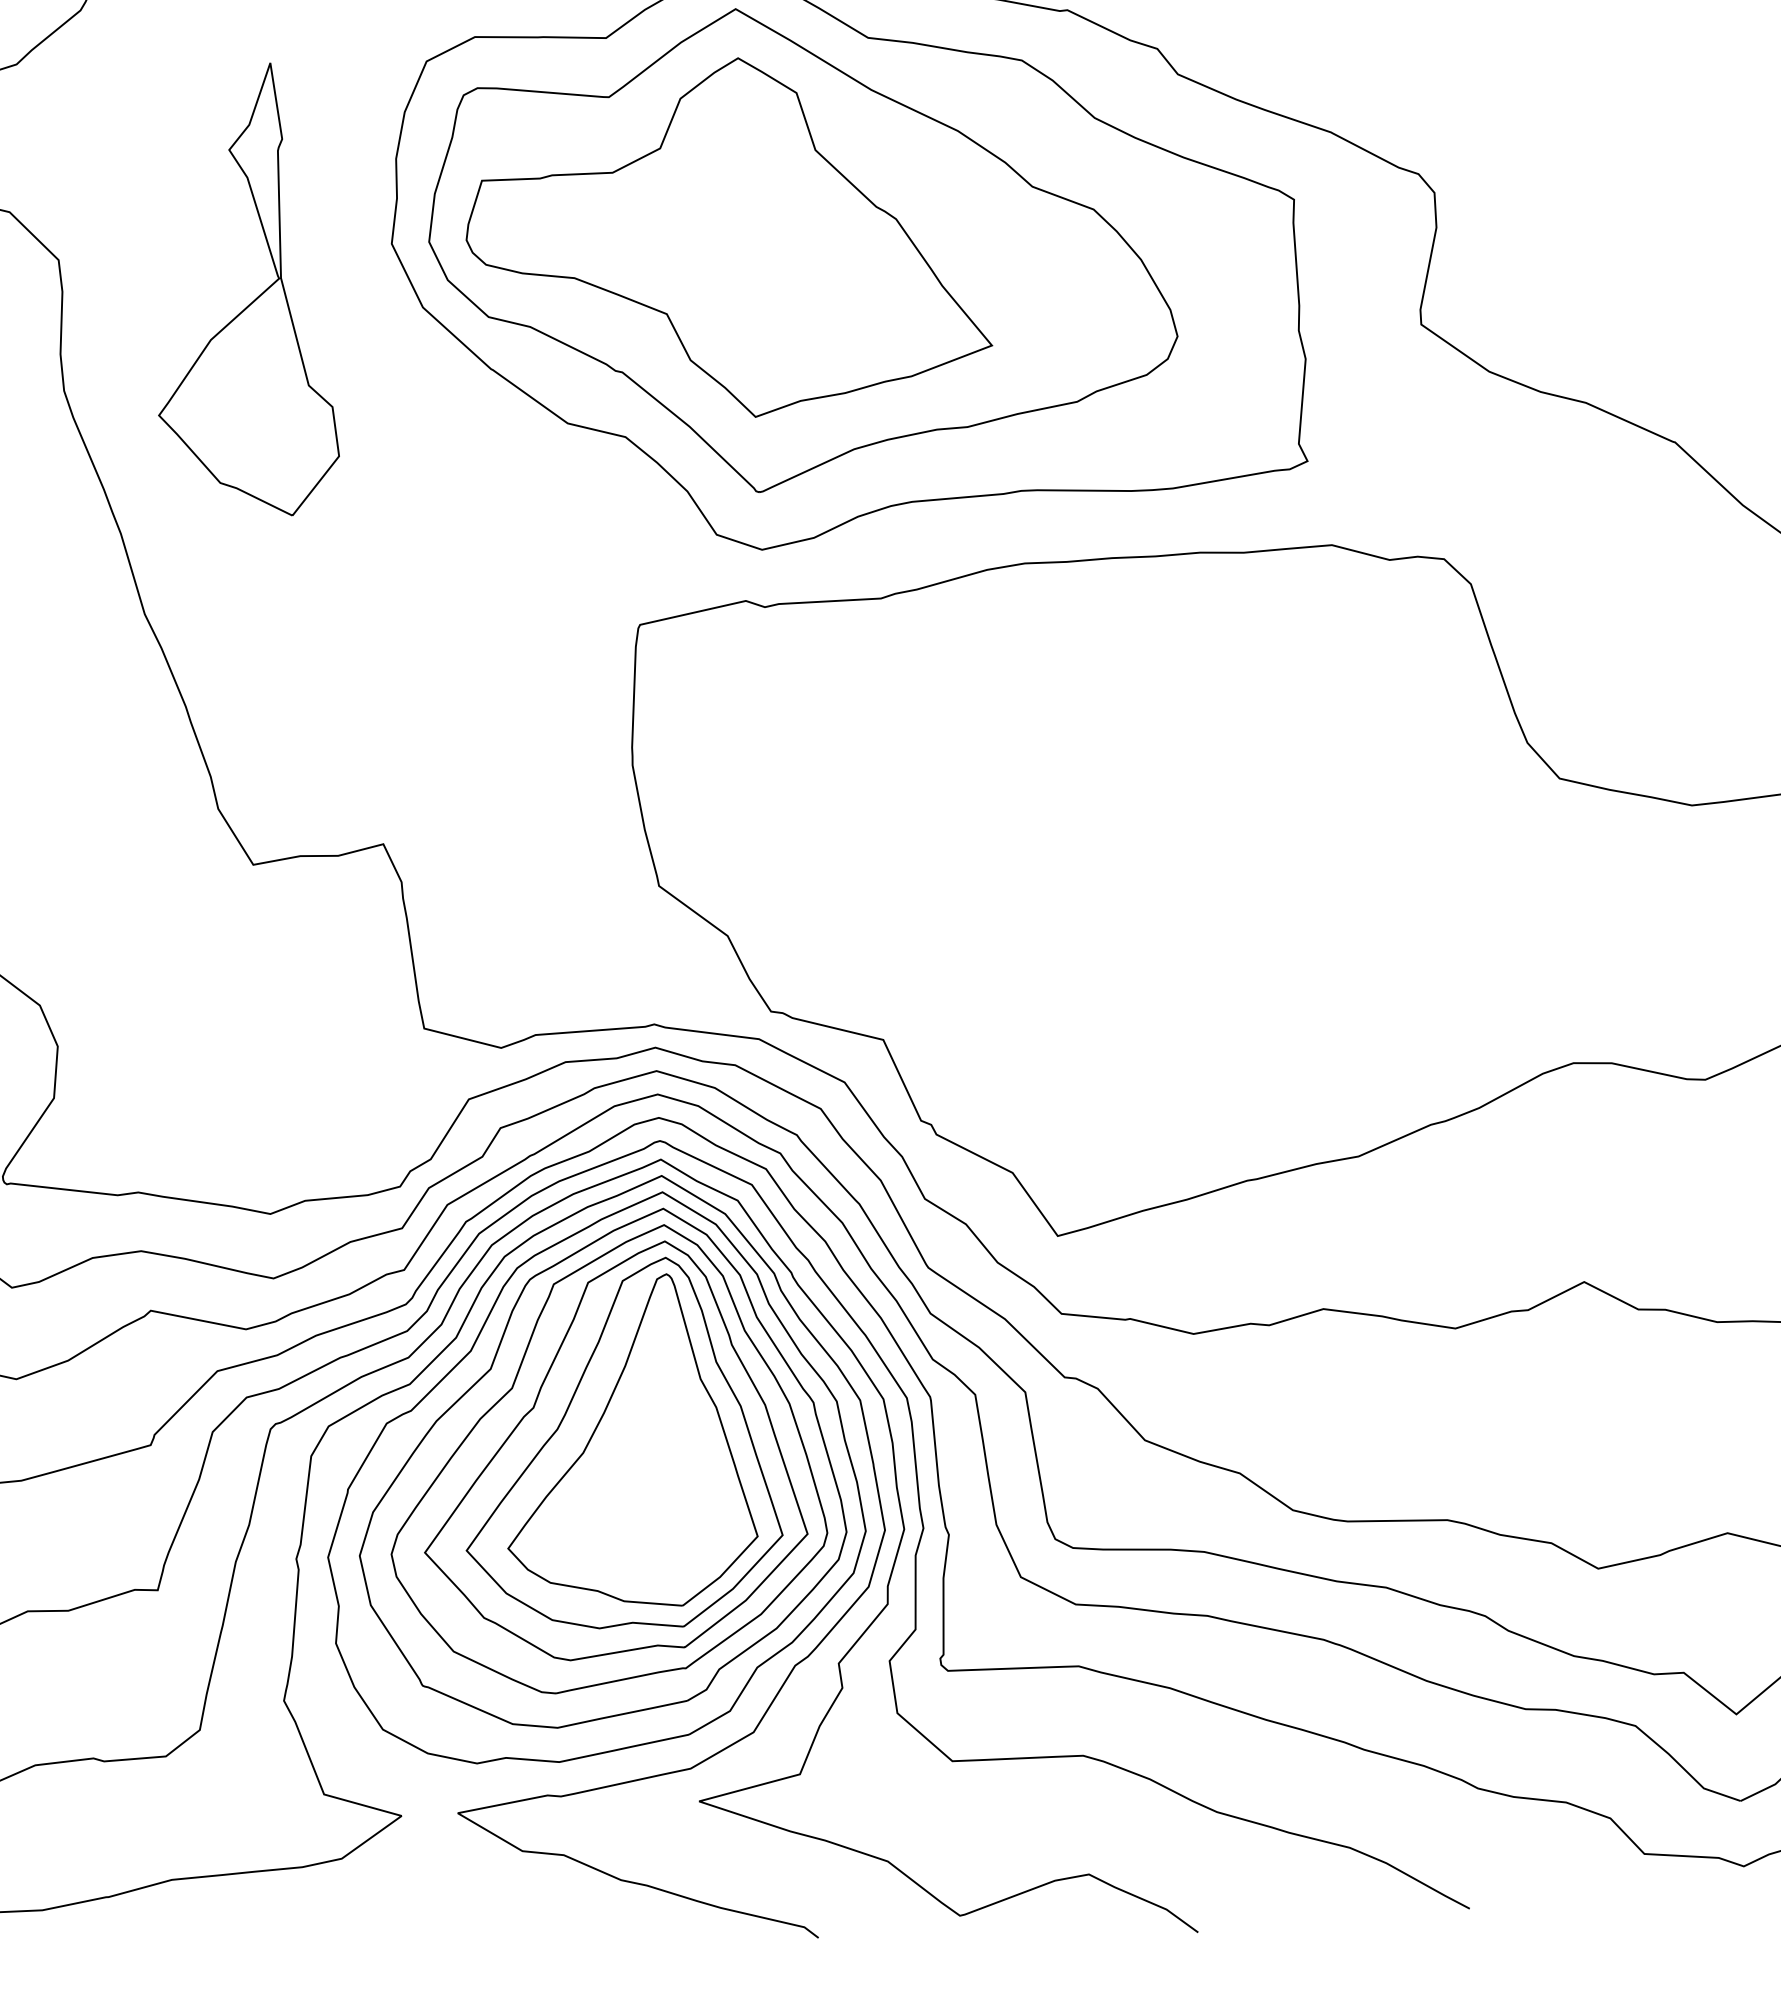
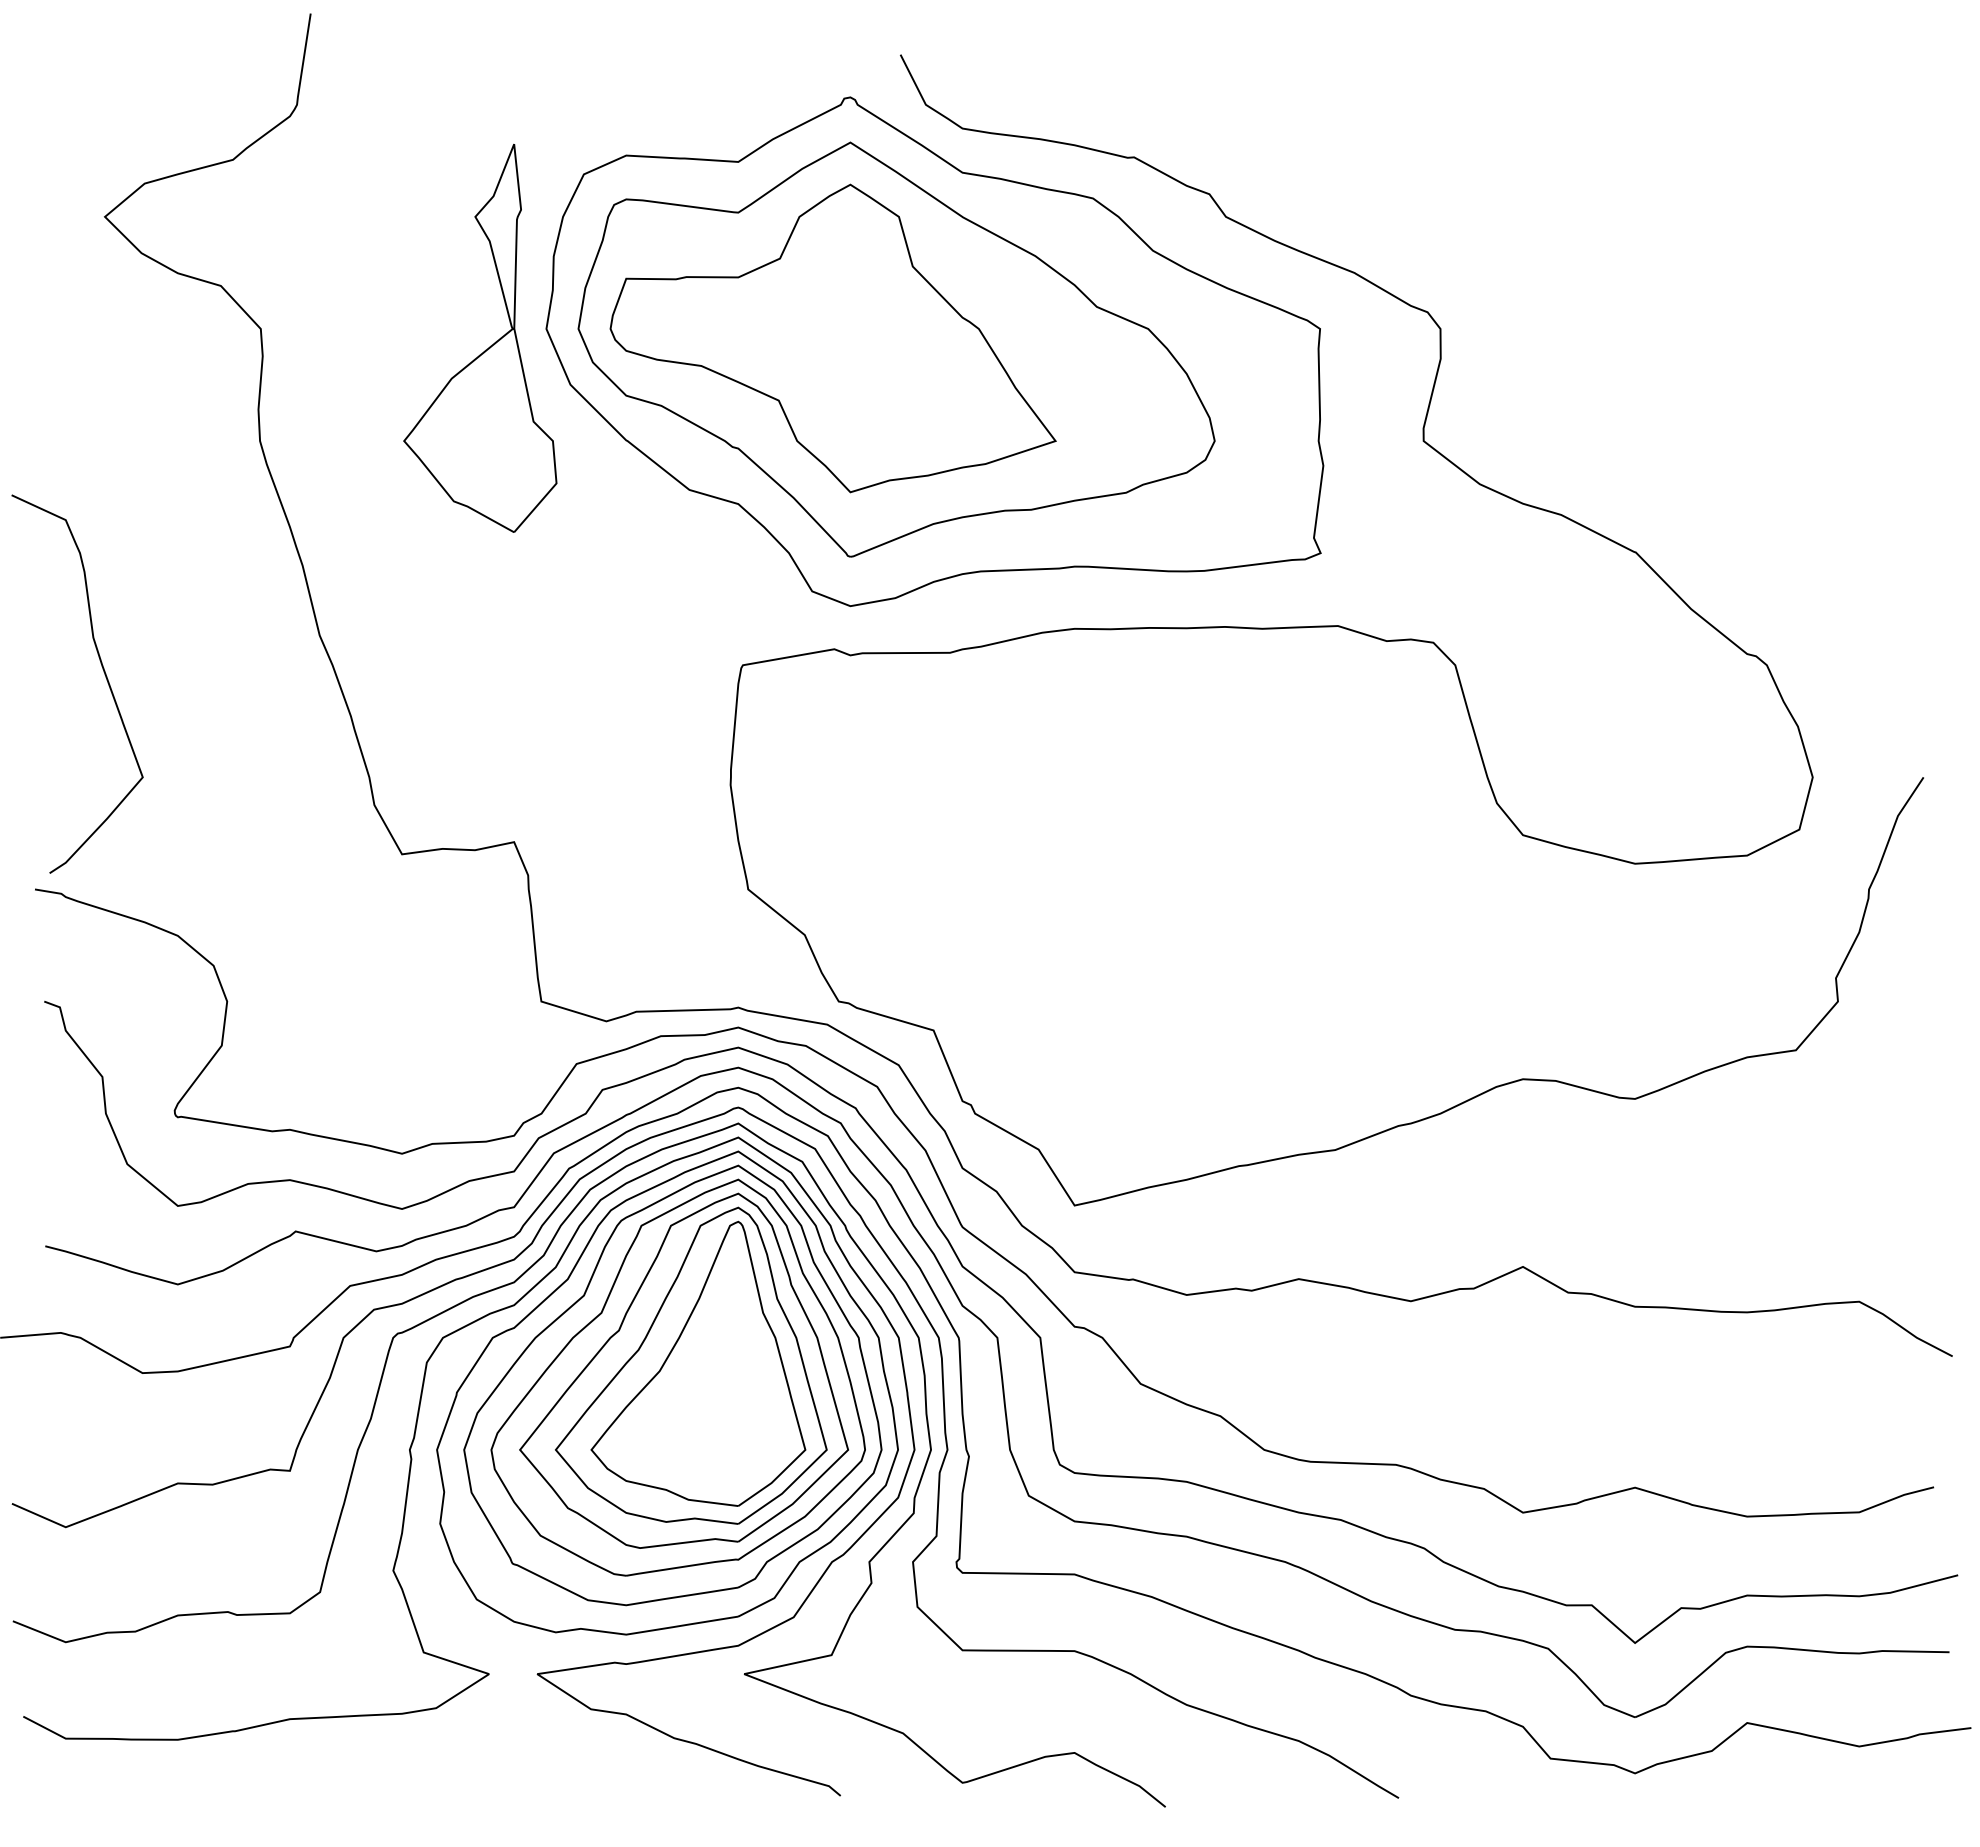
part: (253, 300) -> (489, 346), moved

